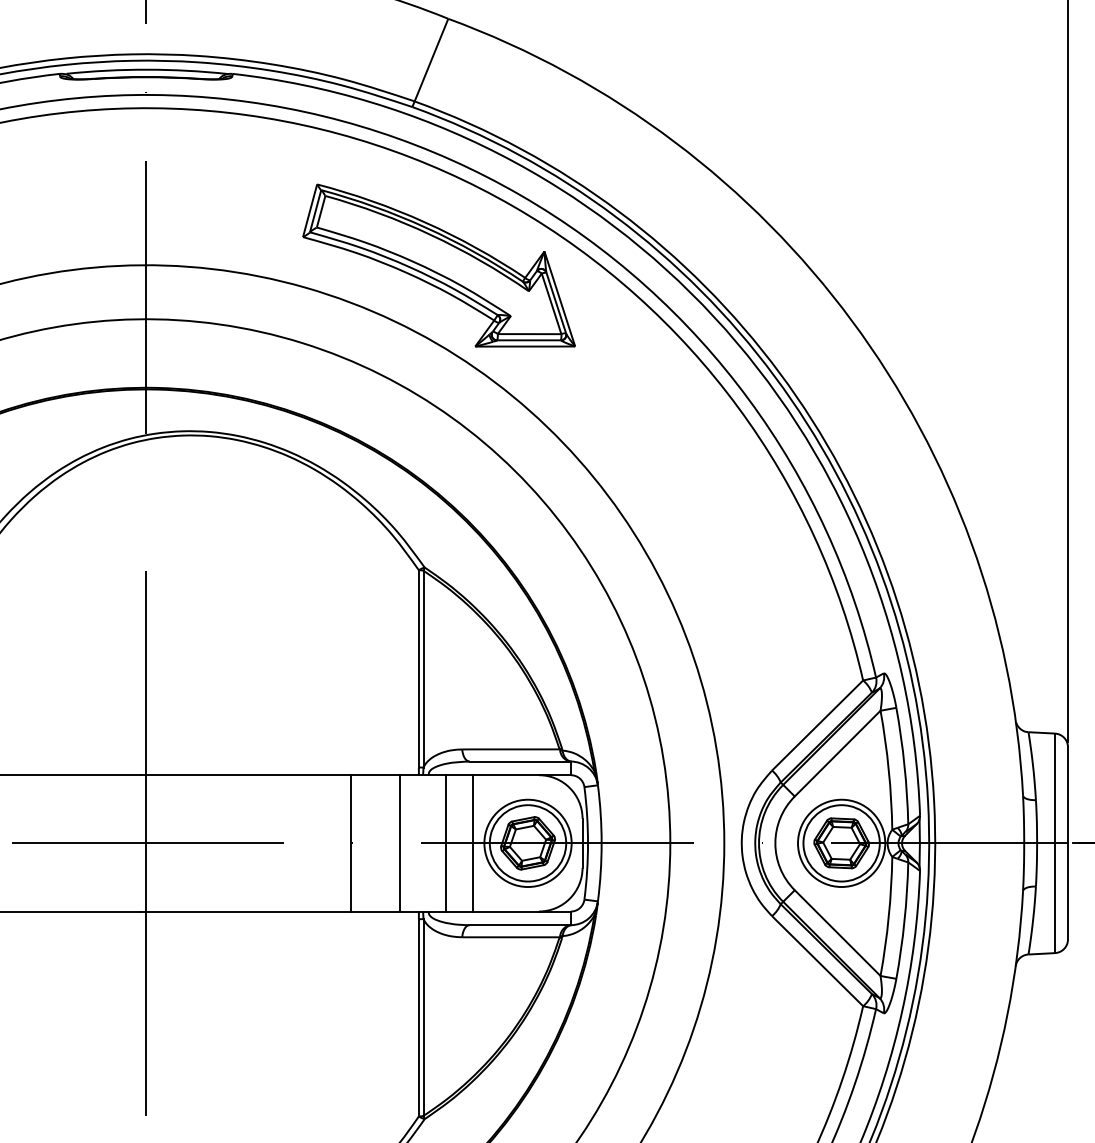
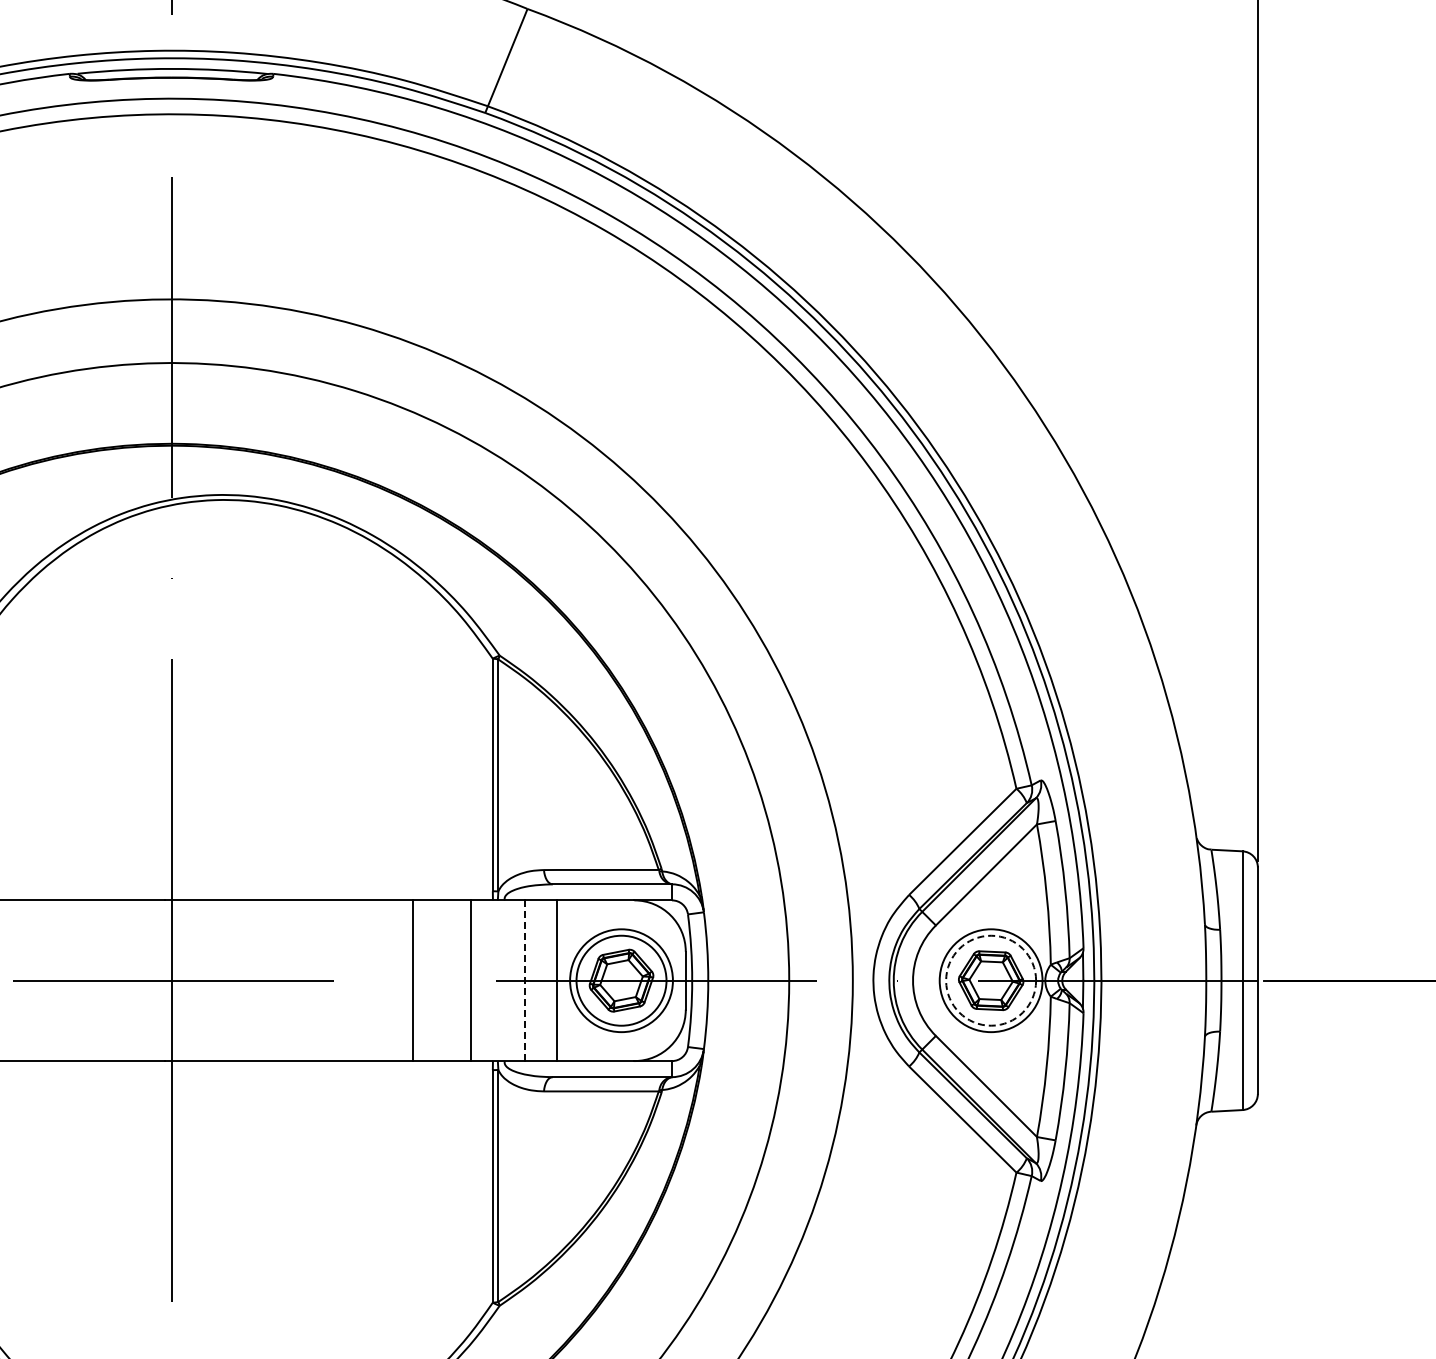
part: (438, 265) -> (516, 299), removed
circle: (841, 843) -> (991, 980), solid -> dashed
line: (445, 844) -> (524, 981), solid -> dashed

